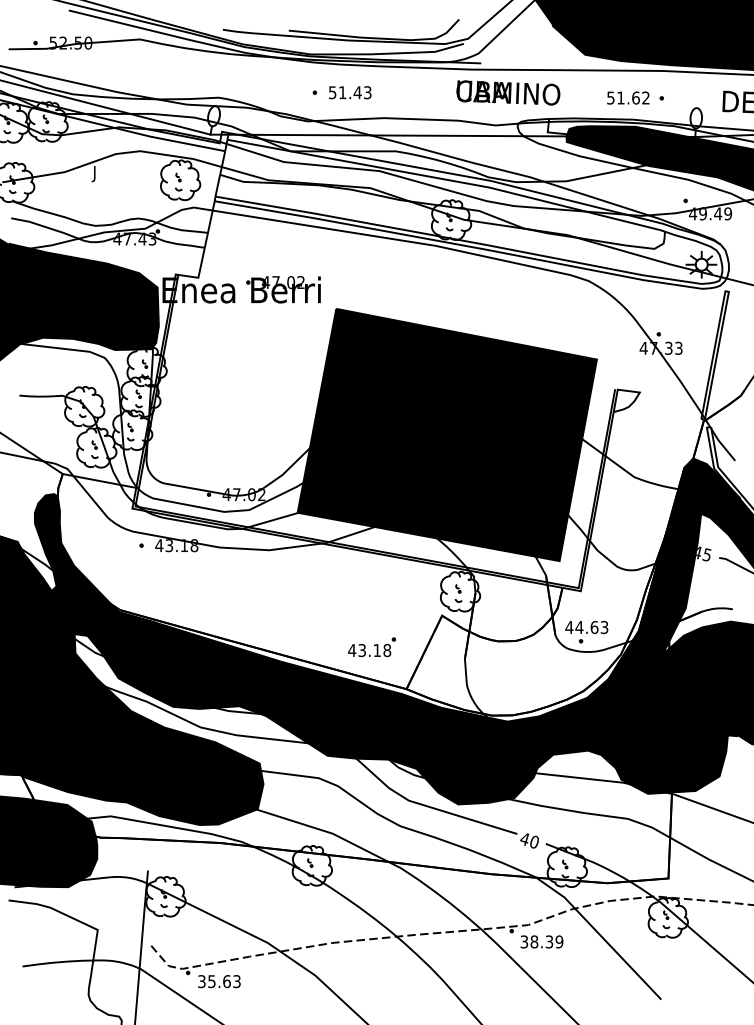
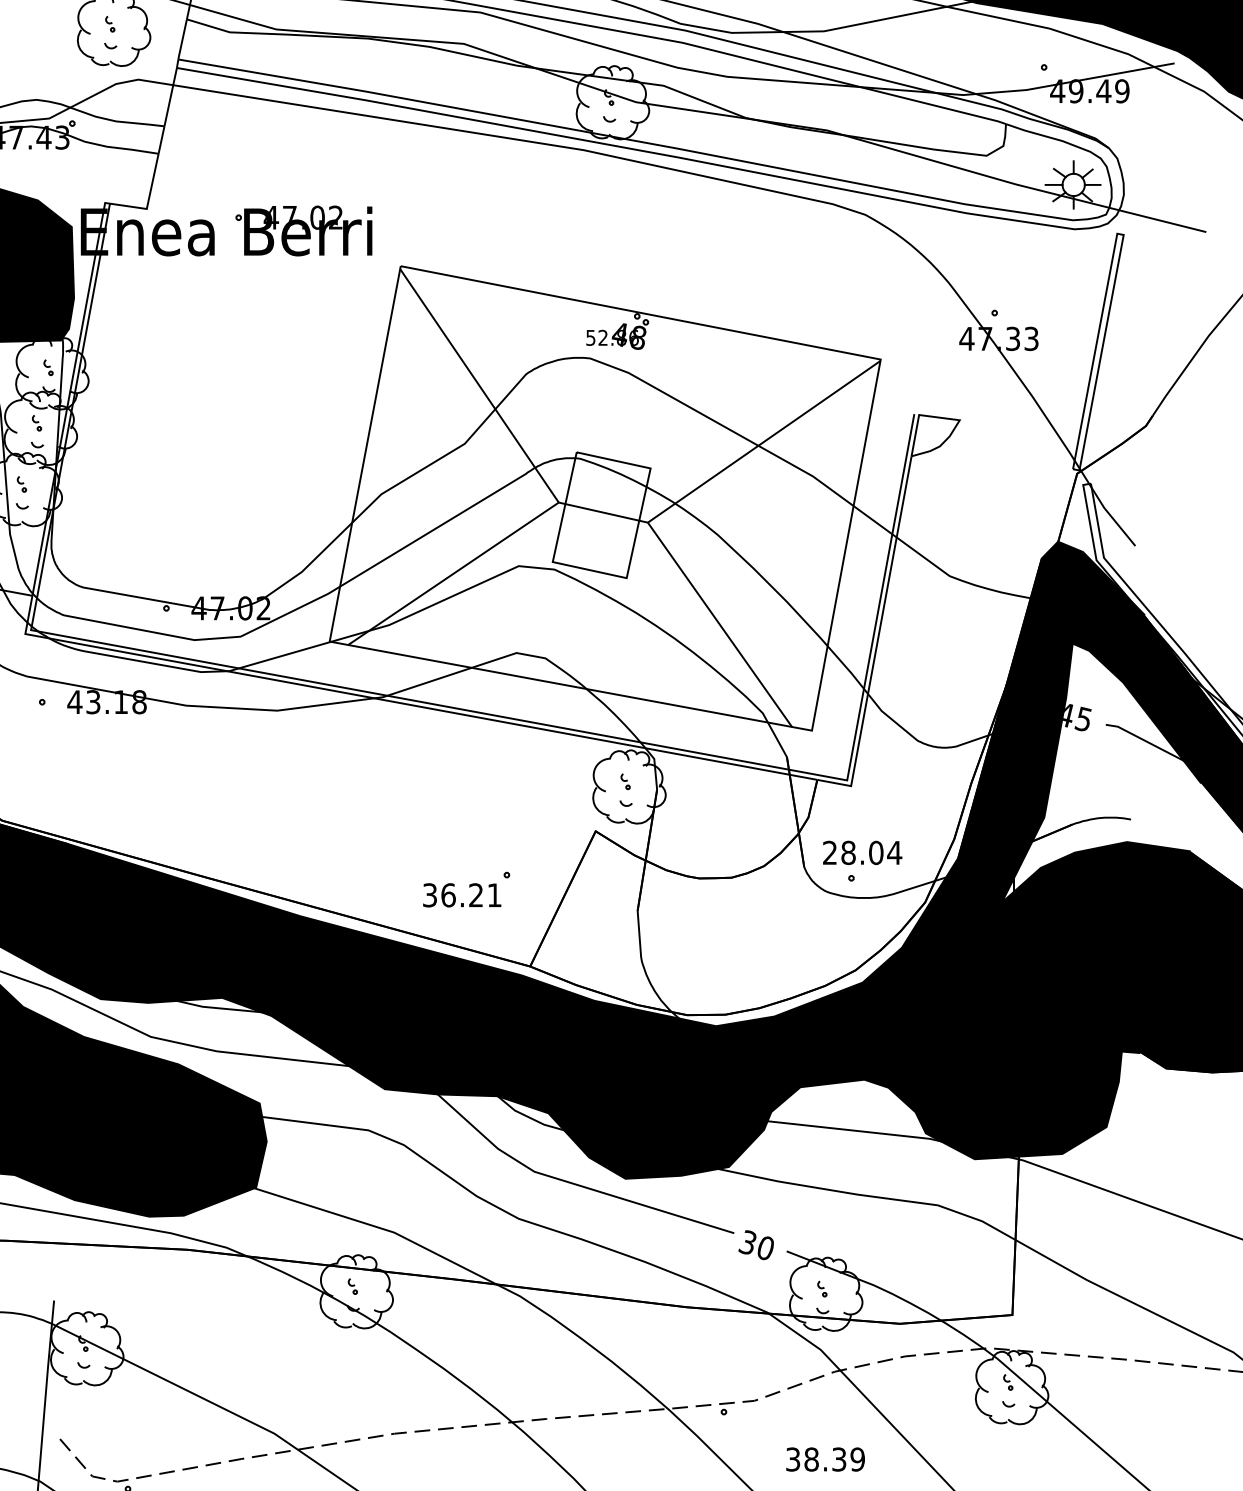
fill: (446, 434) -> (603, 497), removed
text: (586, 627) -> (861, 852), 44.63 -> 28.04
text: (369, 650) -> (461, 895), 43.18 -> 36.21
text: (524, 838) -> (747, 1241), 40 -> 30
text: (541, 941) -> (824, 1458), moved

